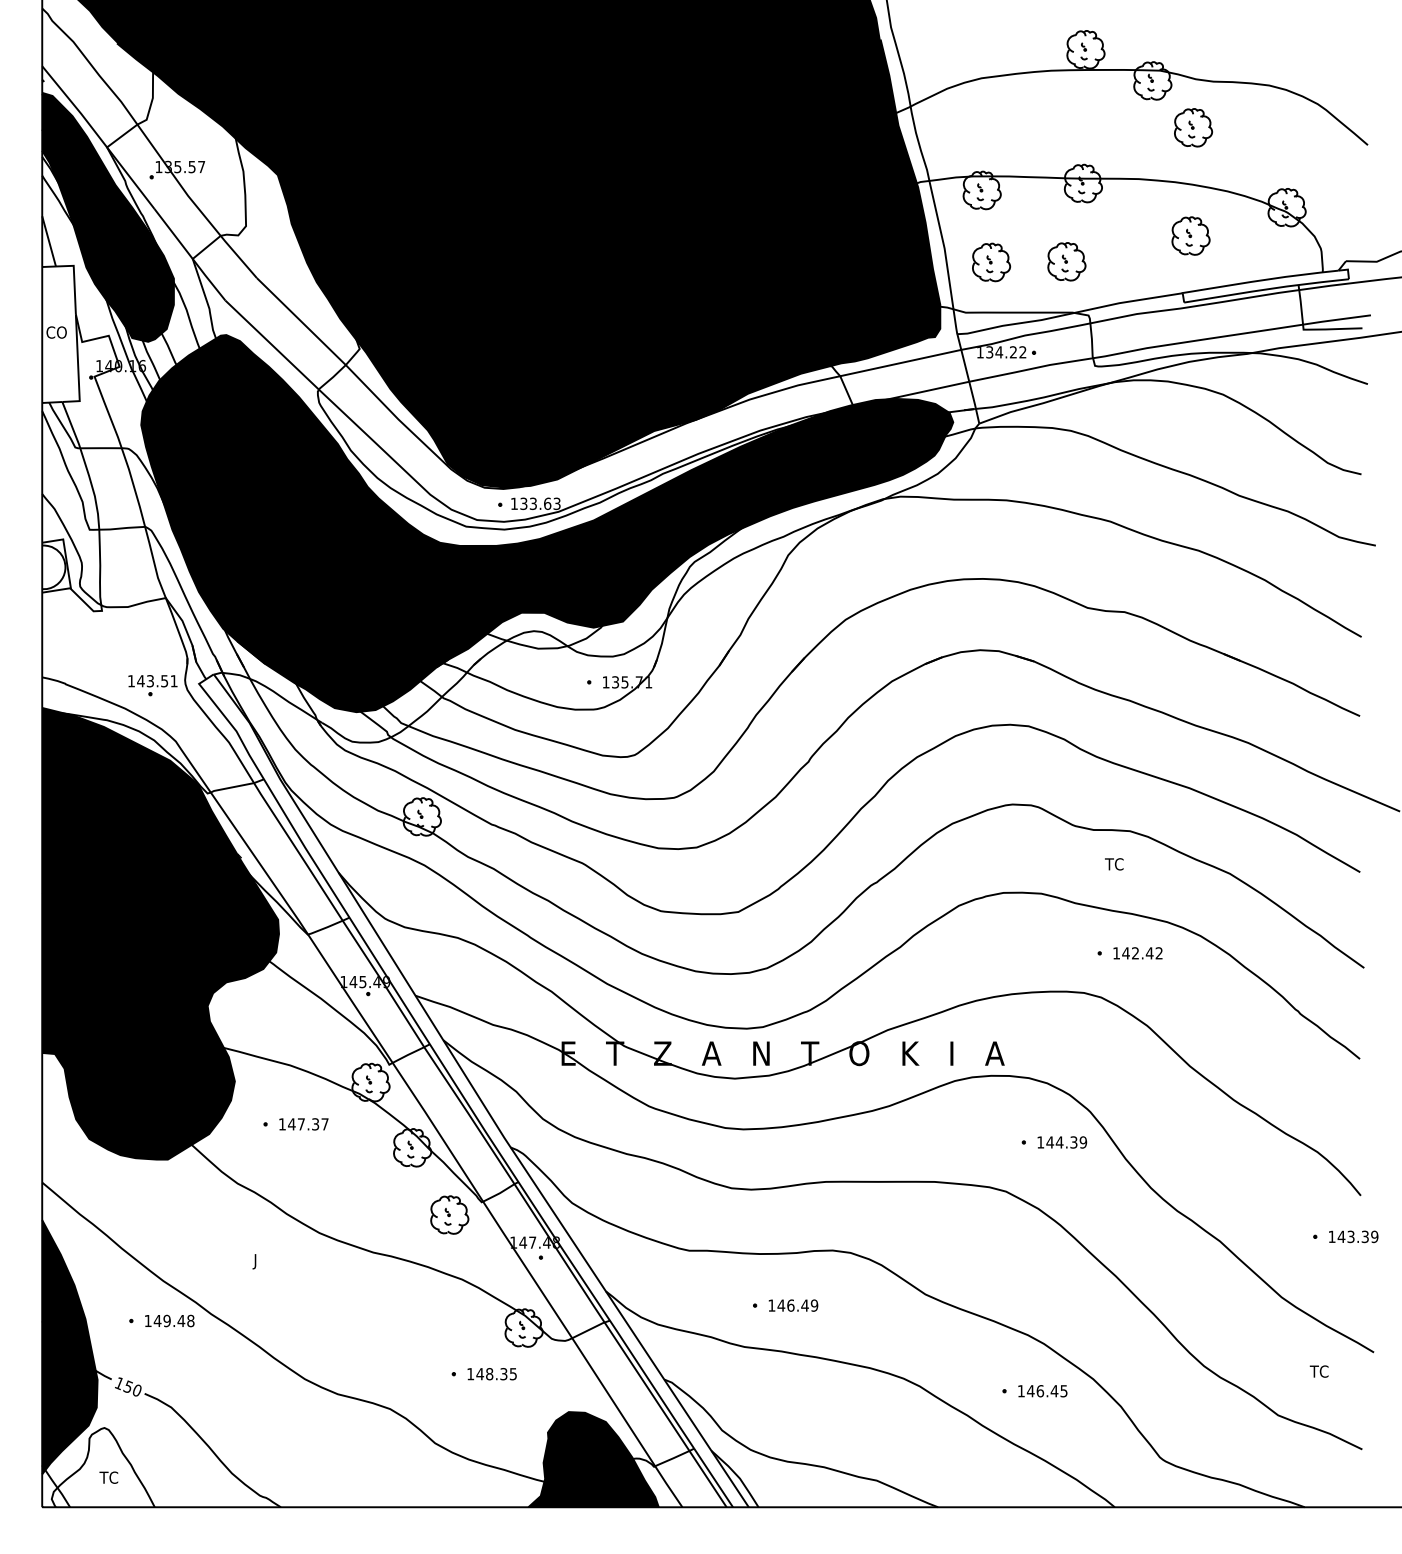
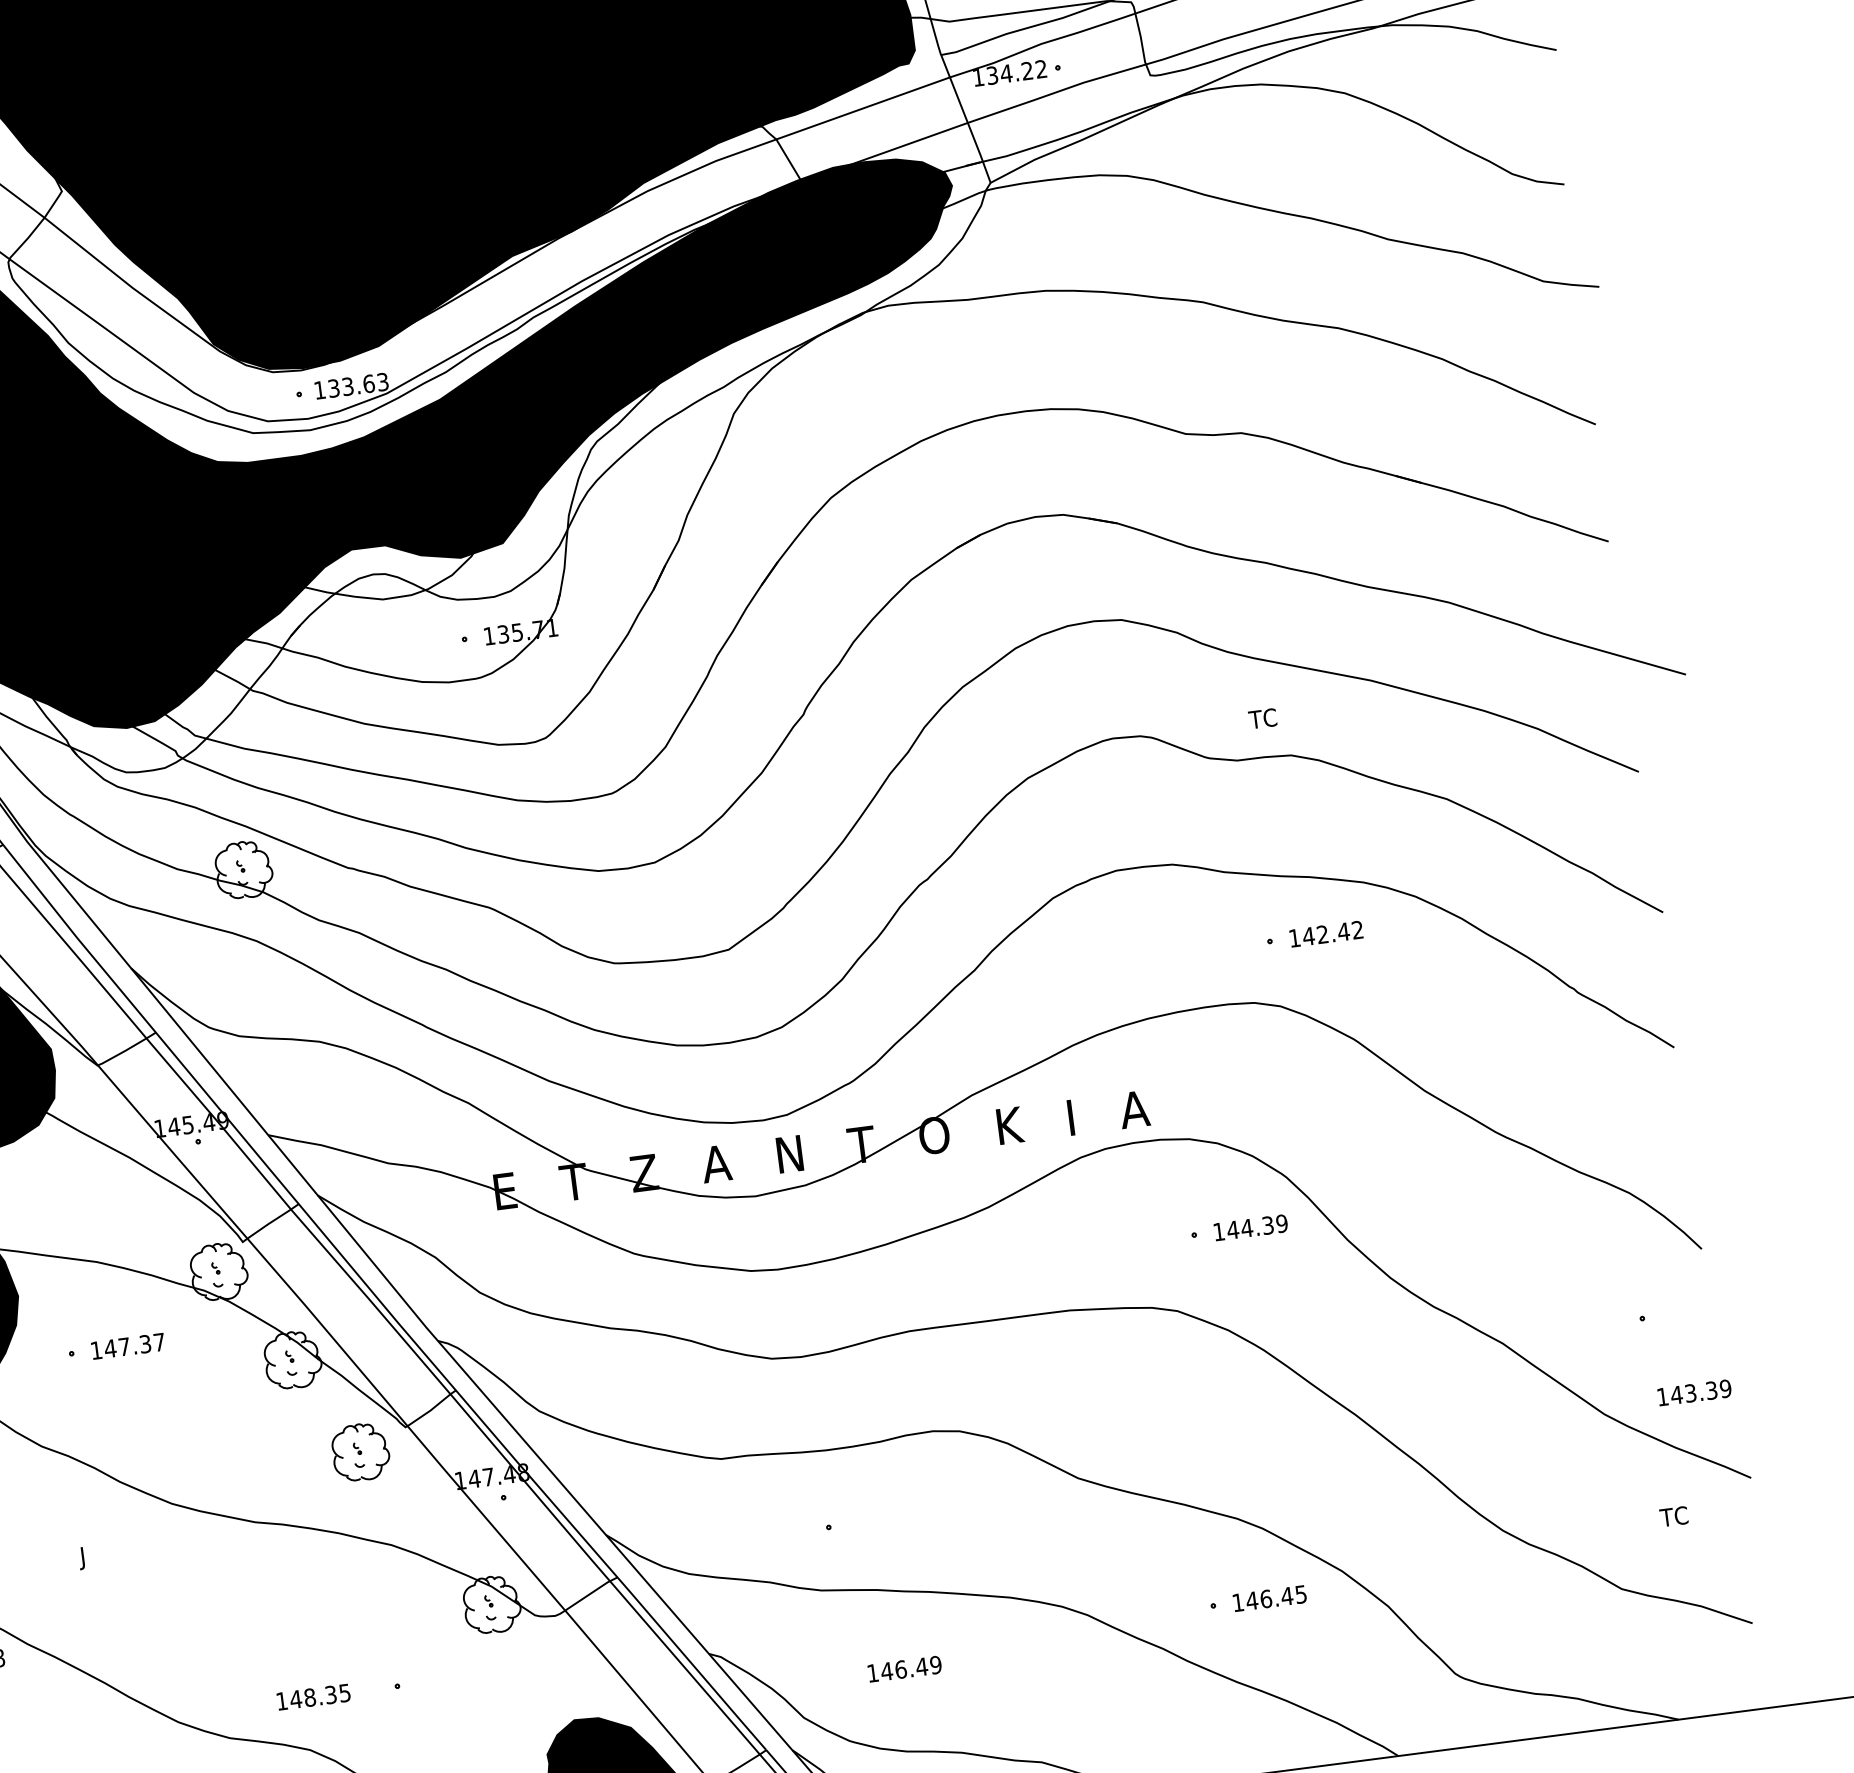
text: (1114, 864) -> (1263, 718), moved
text: (1353, 1236) -> (1694, 1392), moved
text: (793, 1305) -> (904, 1668), moved
text: (491, 1374) -> (312, 1697), moved

